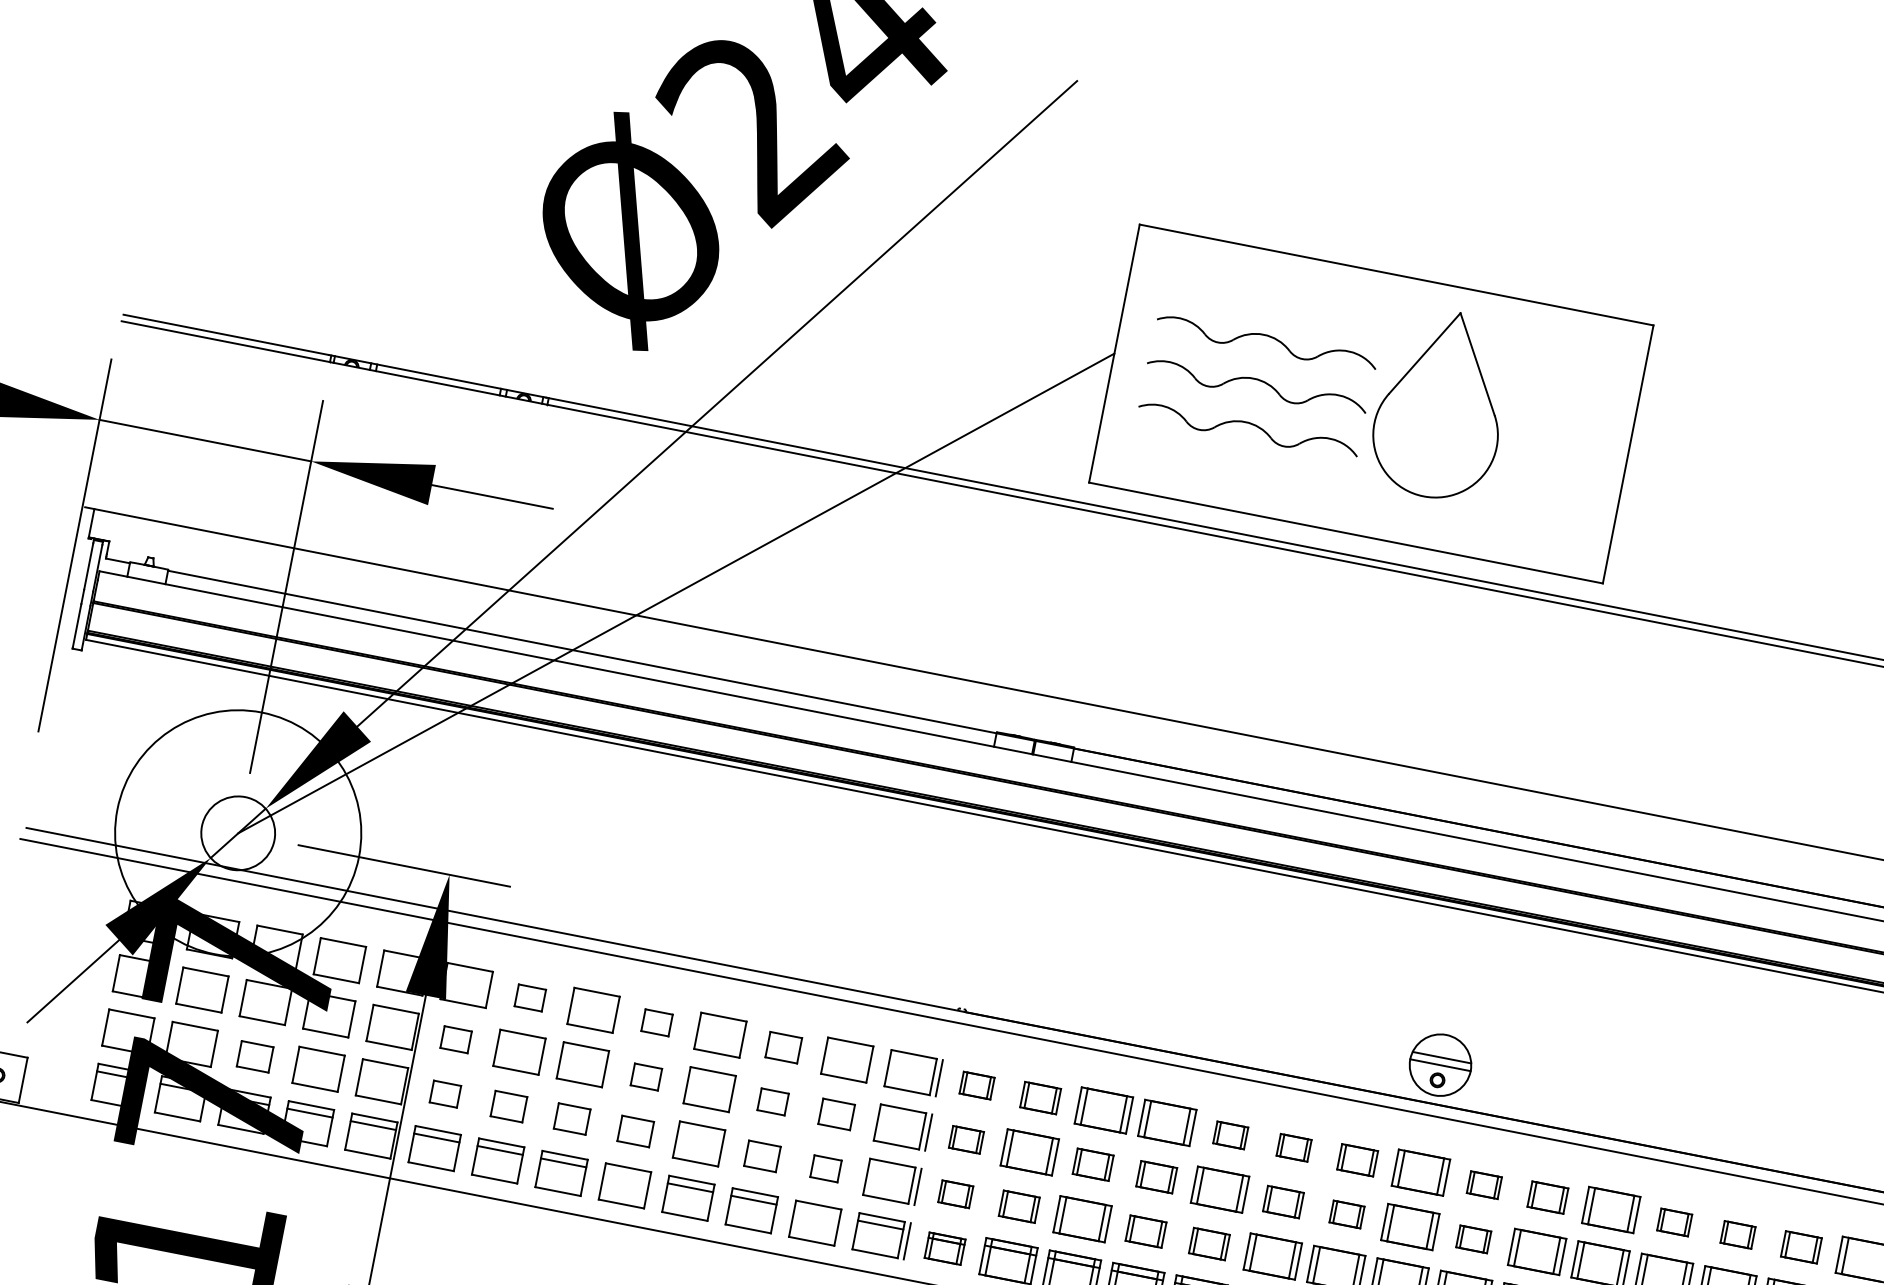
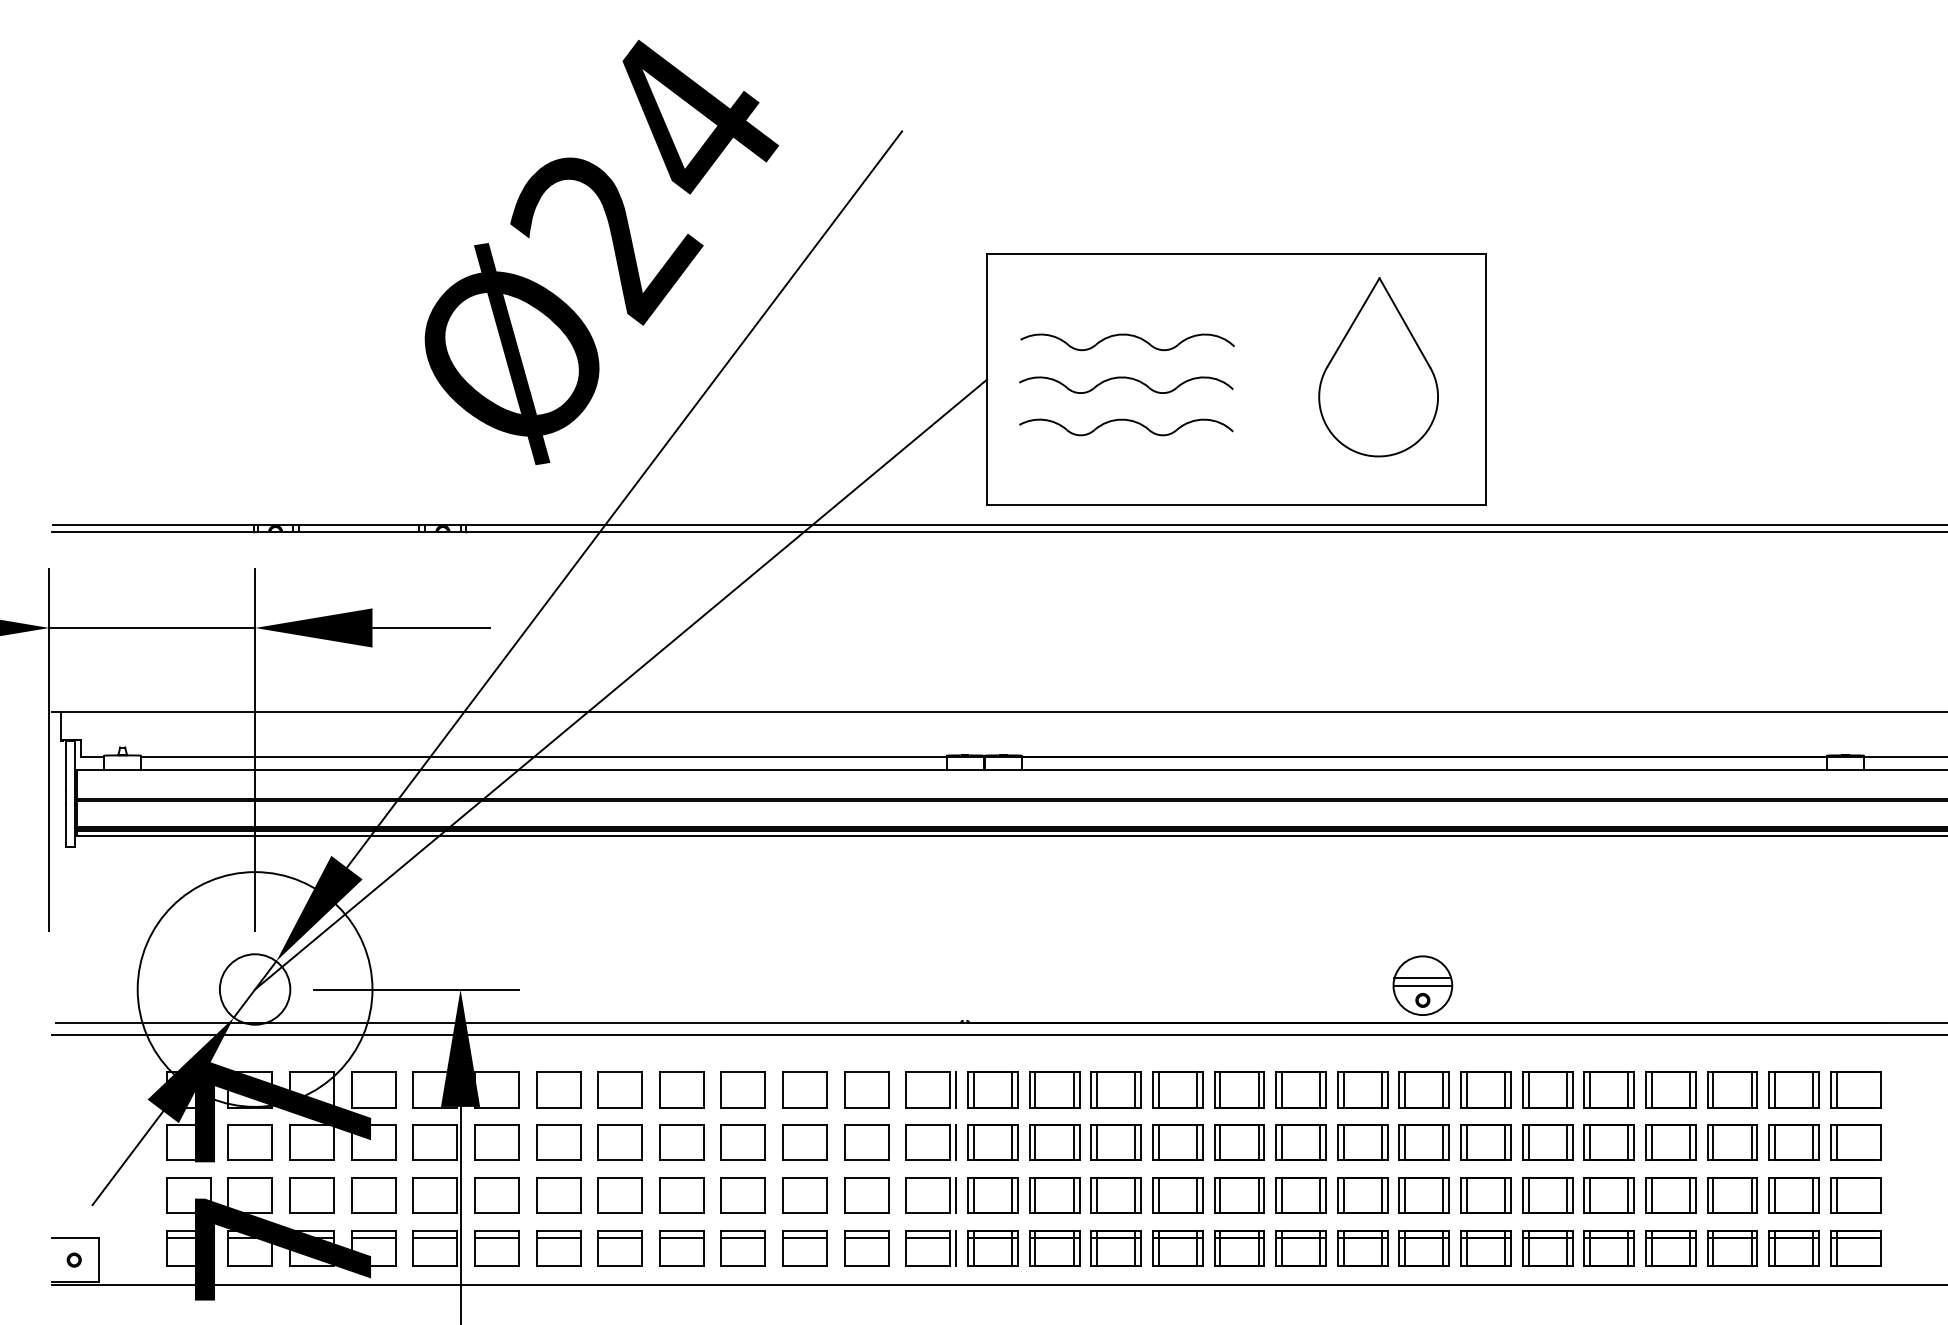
part: (1441, 404) -> (1378, 367), moved
part: (530, 997) -> (558, 1089), size x1.67
part: (656, 1022) -> (681, 1089), size x1.67
part: (455, 1039) -> (496, 1142), size x1.67
part: (783, 1047) -> (804, 1089), size x1.43
part: (254, 1056) -> (311, 1195), size x1.43
part: (646, 1076) -> (681, 1142), size x1.67
part: (976, 1085) -> (992, 1089), size x1.67
part: (445, 1094) -> (496, 1195), size x1.67
part: (1040, 1097) -> (1054, 1089), size x1.43
part: (772, 1101) -> (804, 1142), size x1.67
part: (508, 1106) -> (558, 1195), size x1.43
part: (836, 1114) -> (866, 1142), size x1.43
part: (571, 1118) -> (619, 1195), size x1.43
part: (635, 1131) -> (681, 1195), size x1.43
part: (1230, 1134) -> (1239, 1089), size x1.67
part: (966, 1139) -> (992, 1142), size x1.67
part: (1293, 1147) -> (1300, 1089), size x1.67
part: (761, 1156) -> (804, 1195), size x1.43
part: (1357, 1159) -> (1362, 1089), size x1.43
part: (1092, 1164) -> (1115, 1142), size x1.43
part: (825, 1168) -> (866, 1195), size x1.67
line: (626, 1175) -> (681, 1238), added
part: (1156, 1176) -> (1177, 1142), size x1.43
part: (1483, 1184) -> (1485, 1089), size x1.67
part: (955, 1194) -> (992, 1195), size x1.67
part: (1547, 1197) -> (1547, 1089), size x1.43
part: (1282, 1201) -> (1300, 1142), size x1.43
part: (1019, 1206) -> (1054, 1195), size x1.43
line: (817, 1212) -> (866, 1238), added
part: (1346, 1214) -> (1362, 1142), size x1.67
part: (1674, 1221) -> (1670, 1089), size x1.67
part: (1145, 1231) -> (1177, 1195), size x1.43
part: (1738, 1234) -> (1732, 1089), size x1.67
part: (1473, 1239) -> (1485, 1142), size x1.67
part: (1209, 1244) -> (1239, 1195), size x1.43
part: (1800, 1246) -> (1793, 1089), size x1.43
part: (944, 1248) -> (992, 1248), size x1.43

